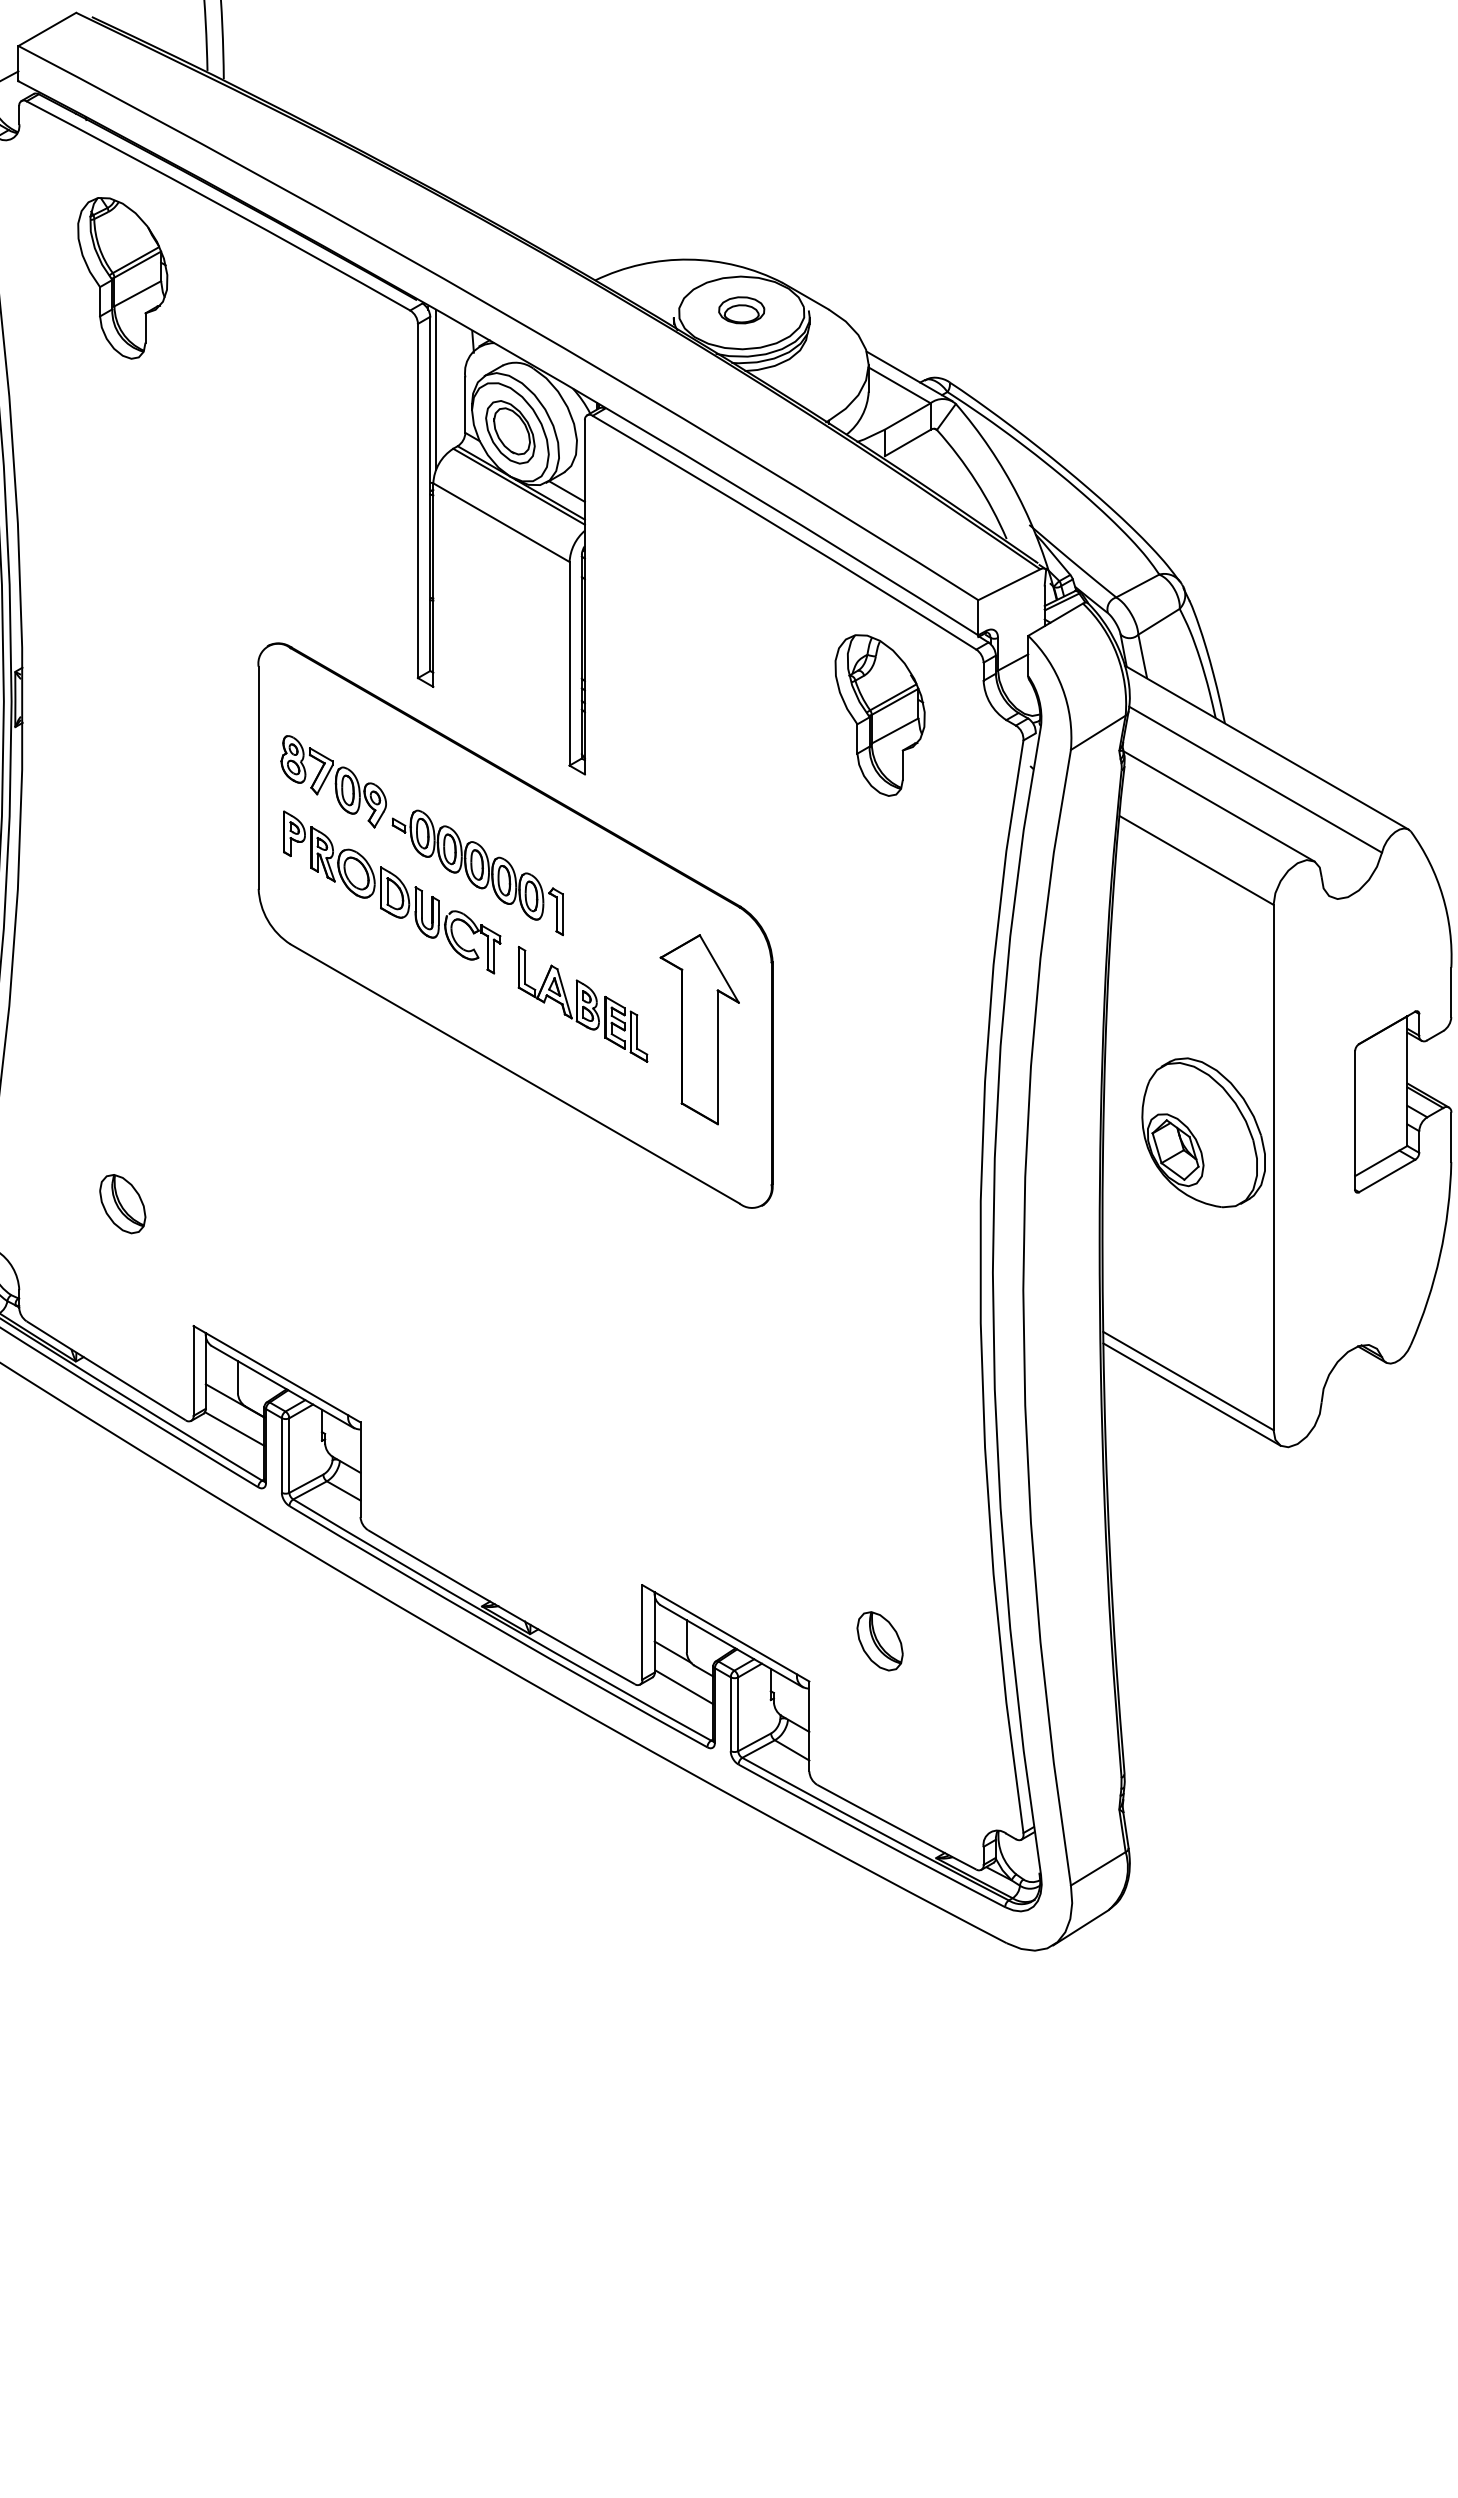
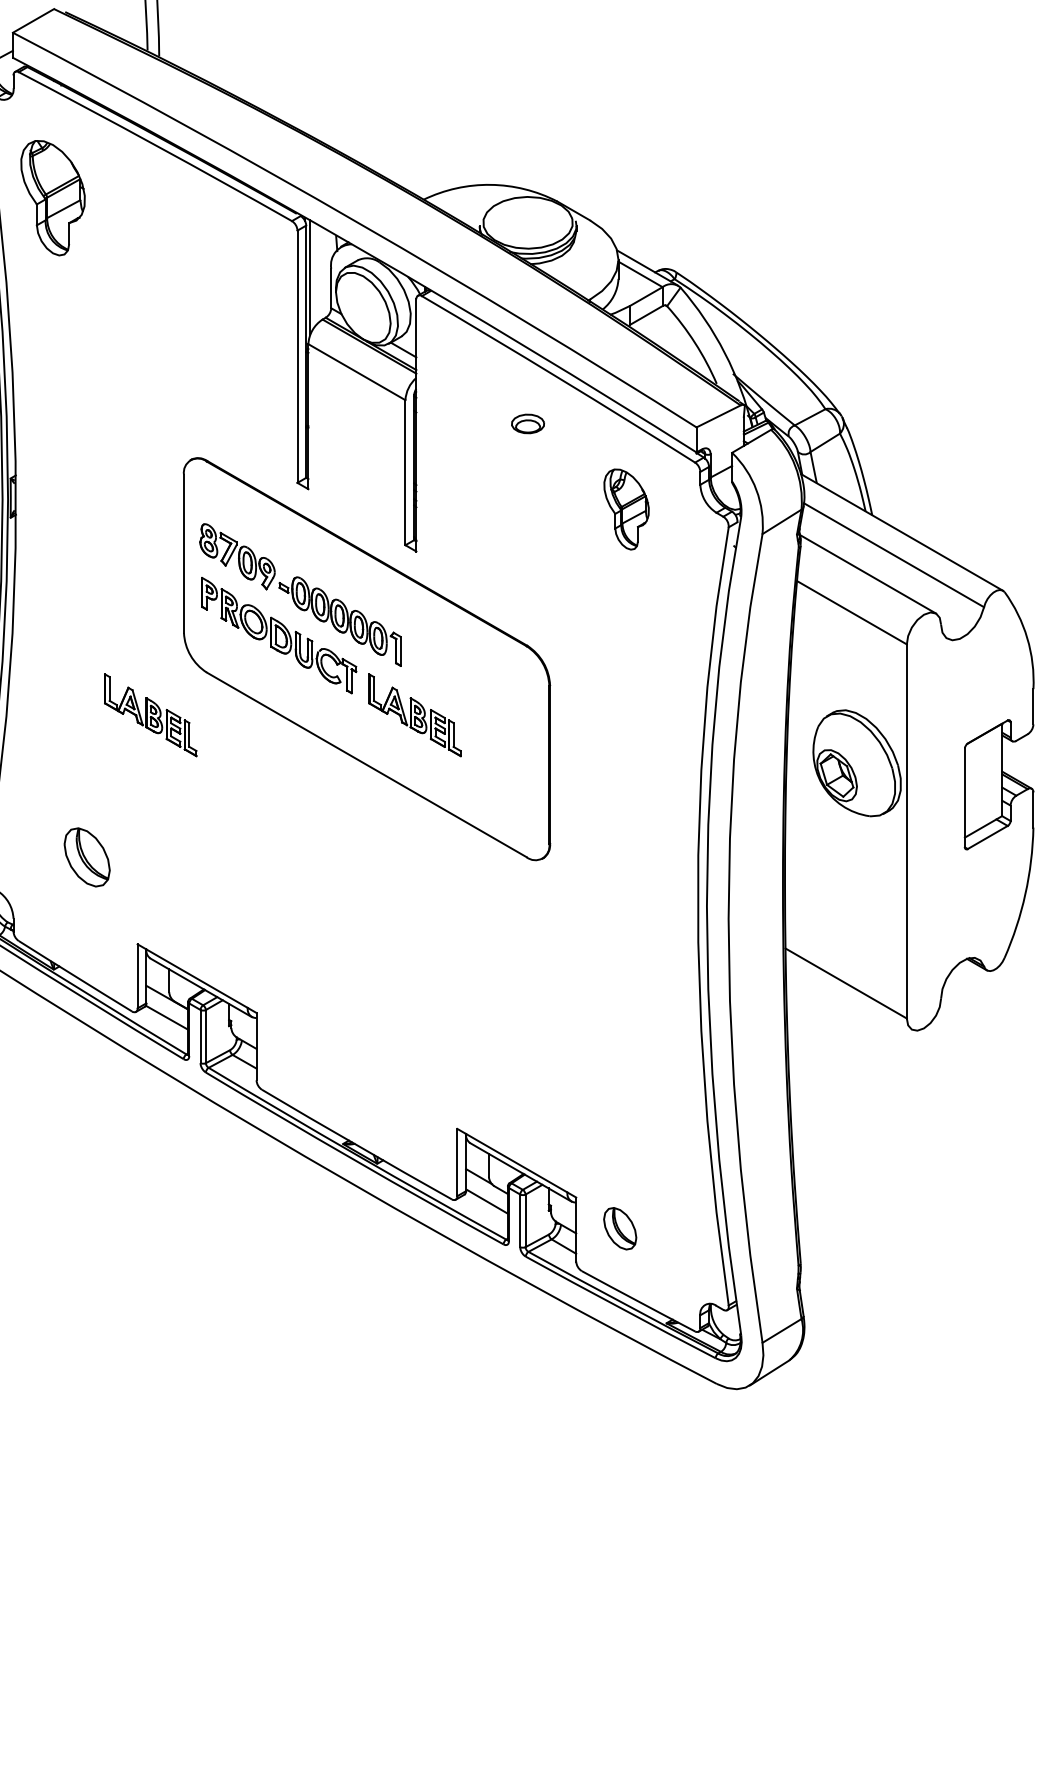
part: (122, 278) -> (52, 198), moved
part: (741, 310) -> (527, 424), moved
part: (510, 432) -> (363, 307), removed
part: (879, 715) -> (626, 509), size x0.7
part: (211, 1004) -> (150, 715), added
part: (699, 1029) -> (497, 733), removed
part: (1203, 1132) -> (856, 763), moved
part: (122, 1204) -> (87, 857), size x1.4
line: (1191, 1394) -> (848, 993), removed
part: (879, 1641) -> (619, 1228), moved

